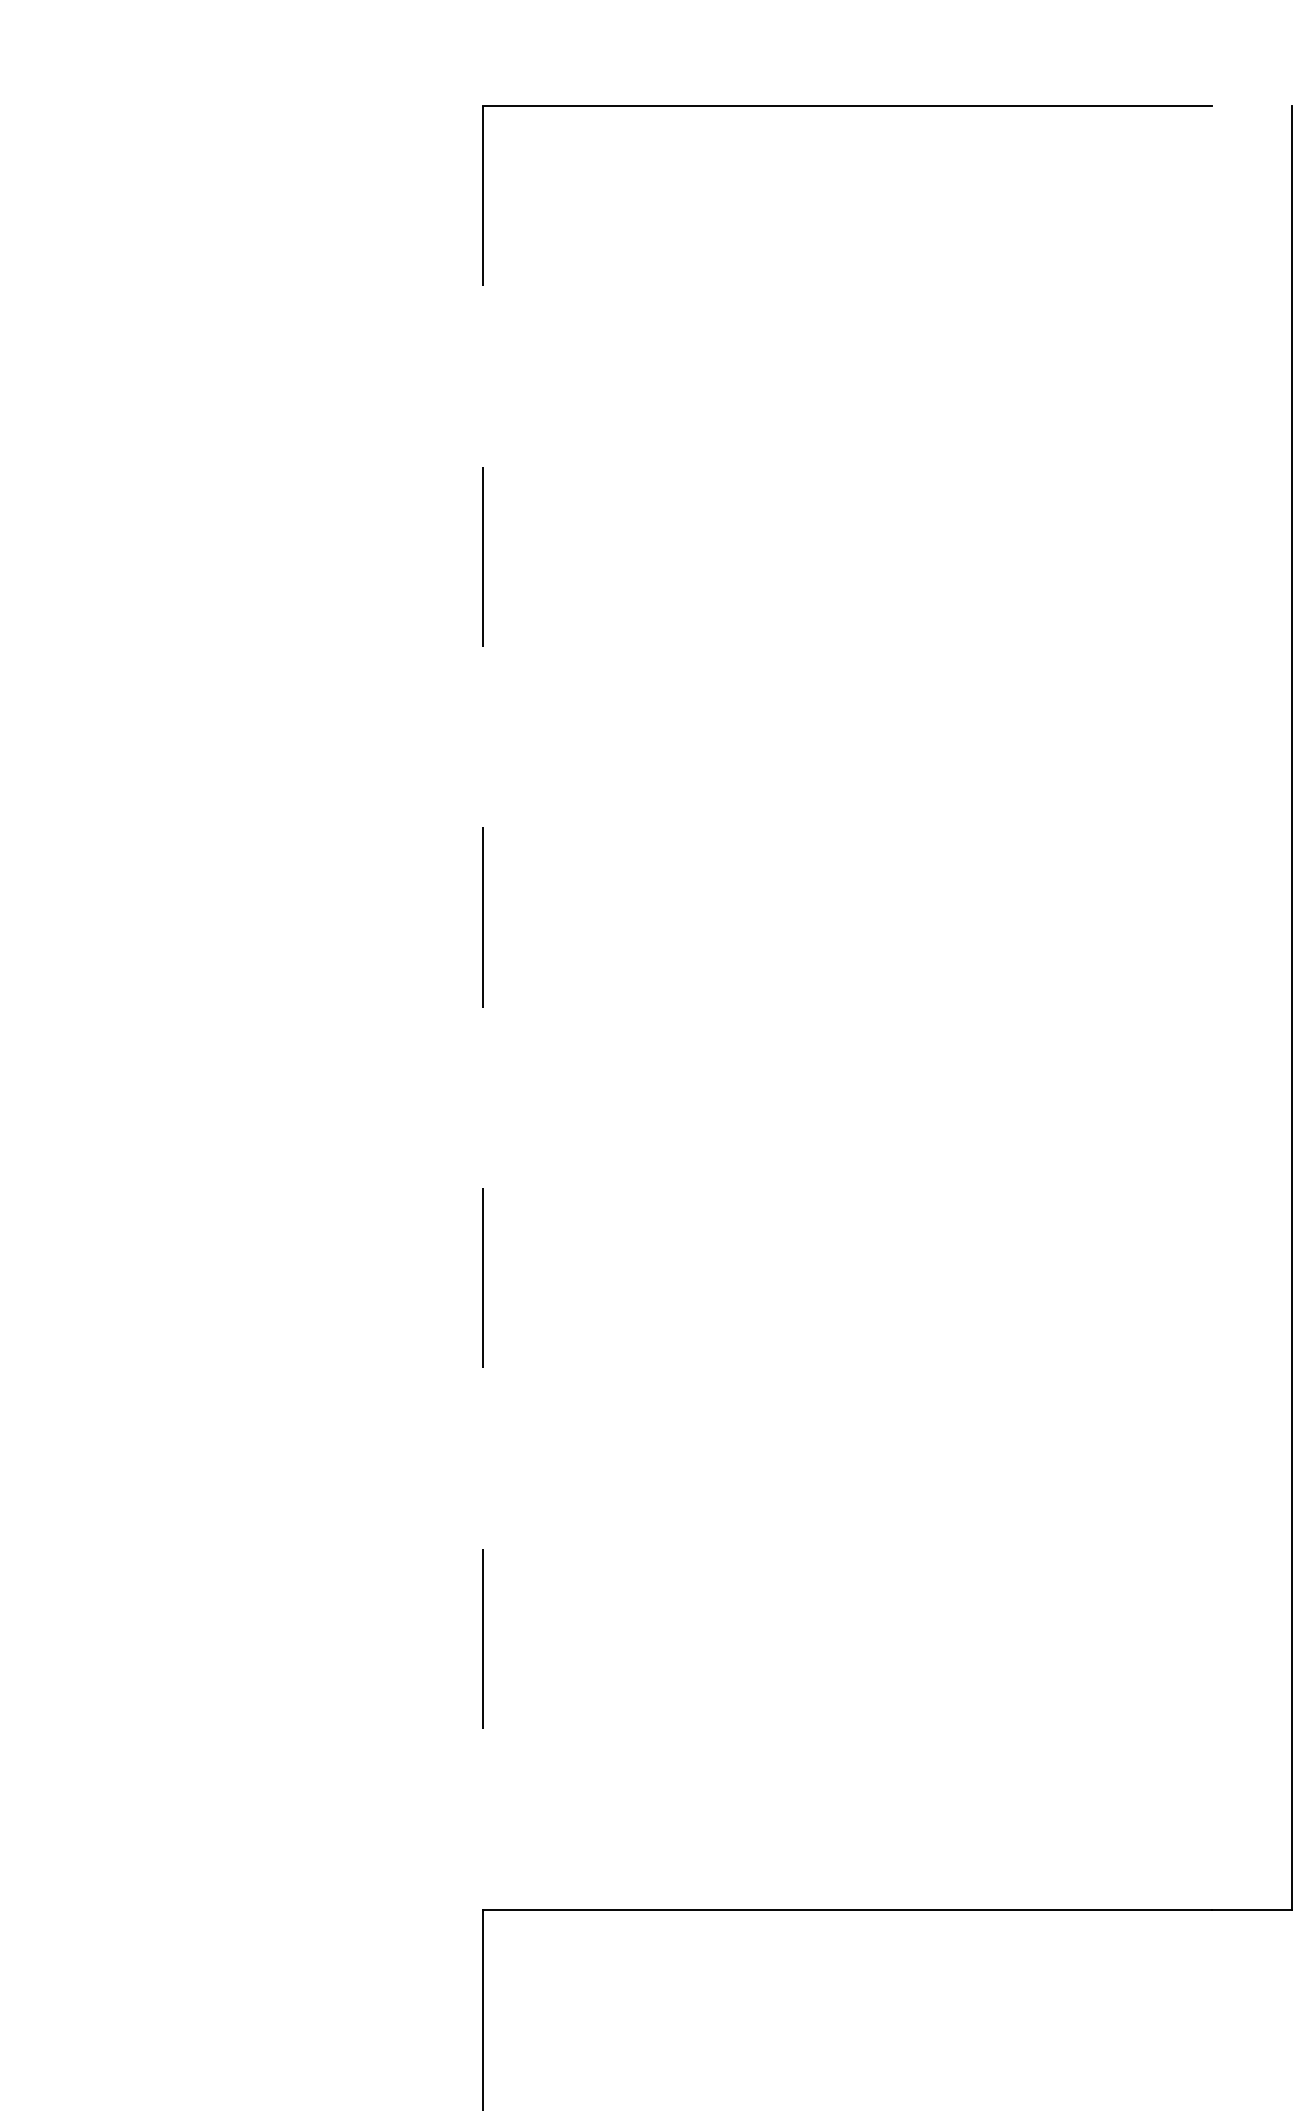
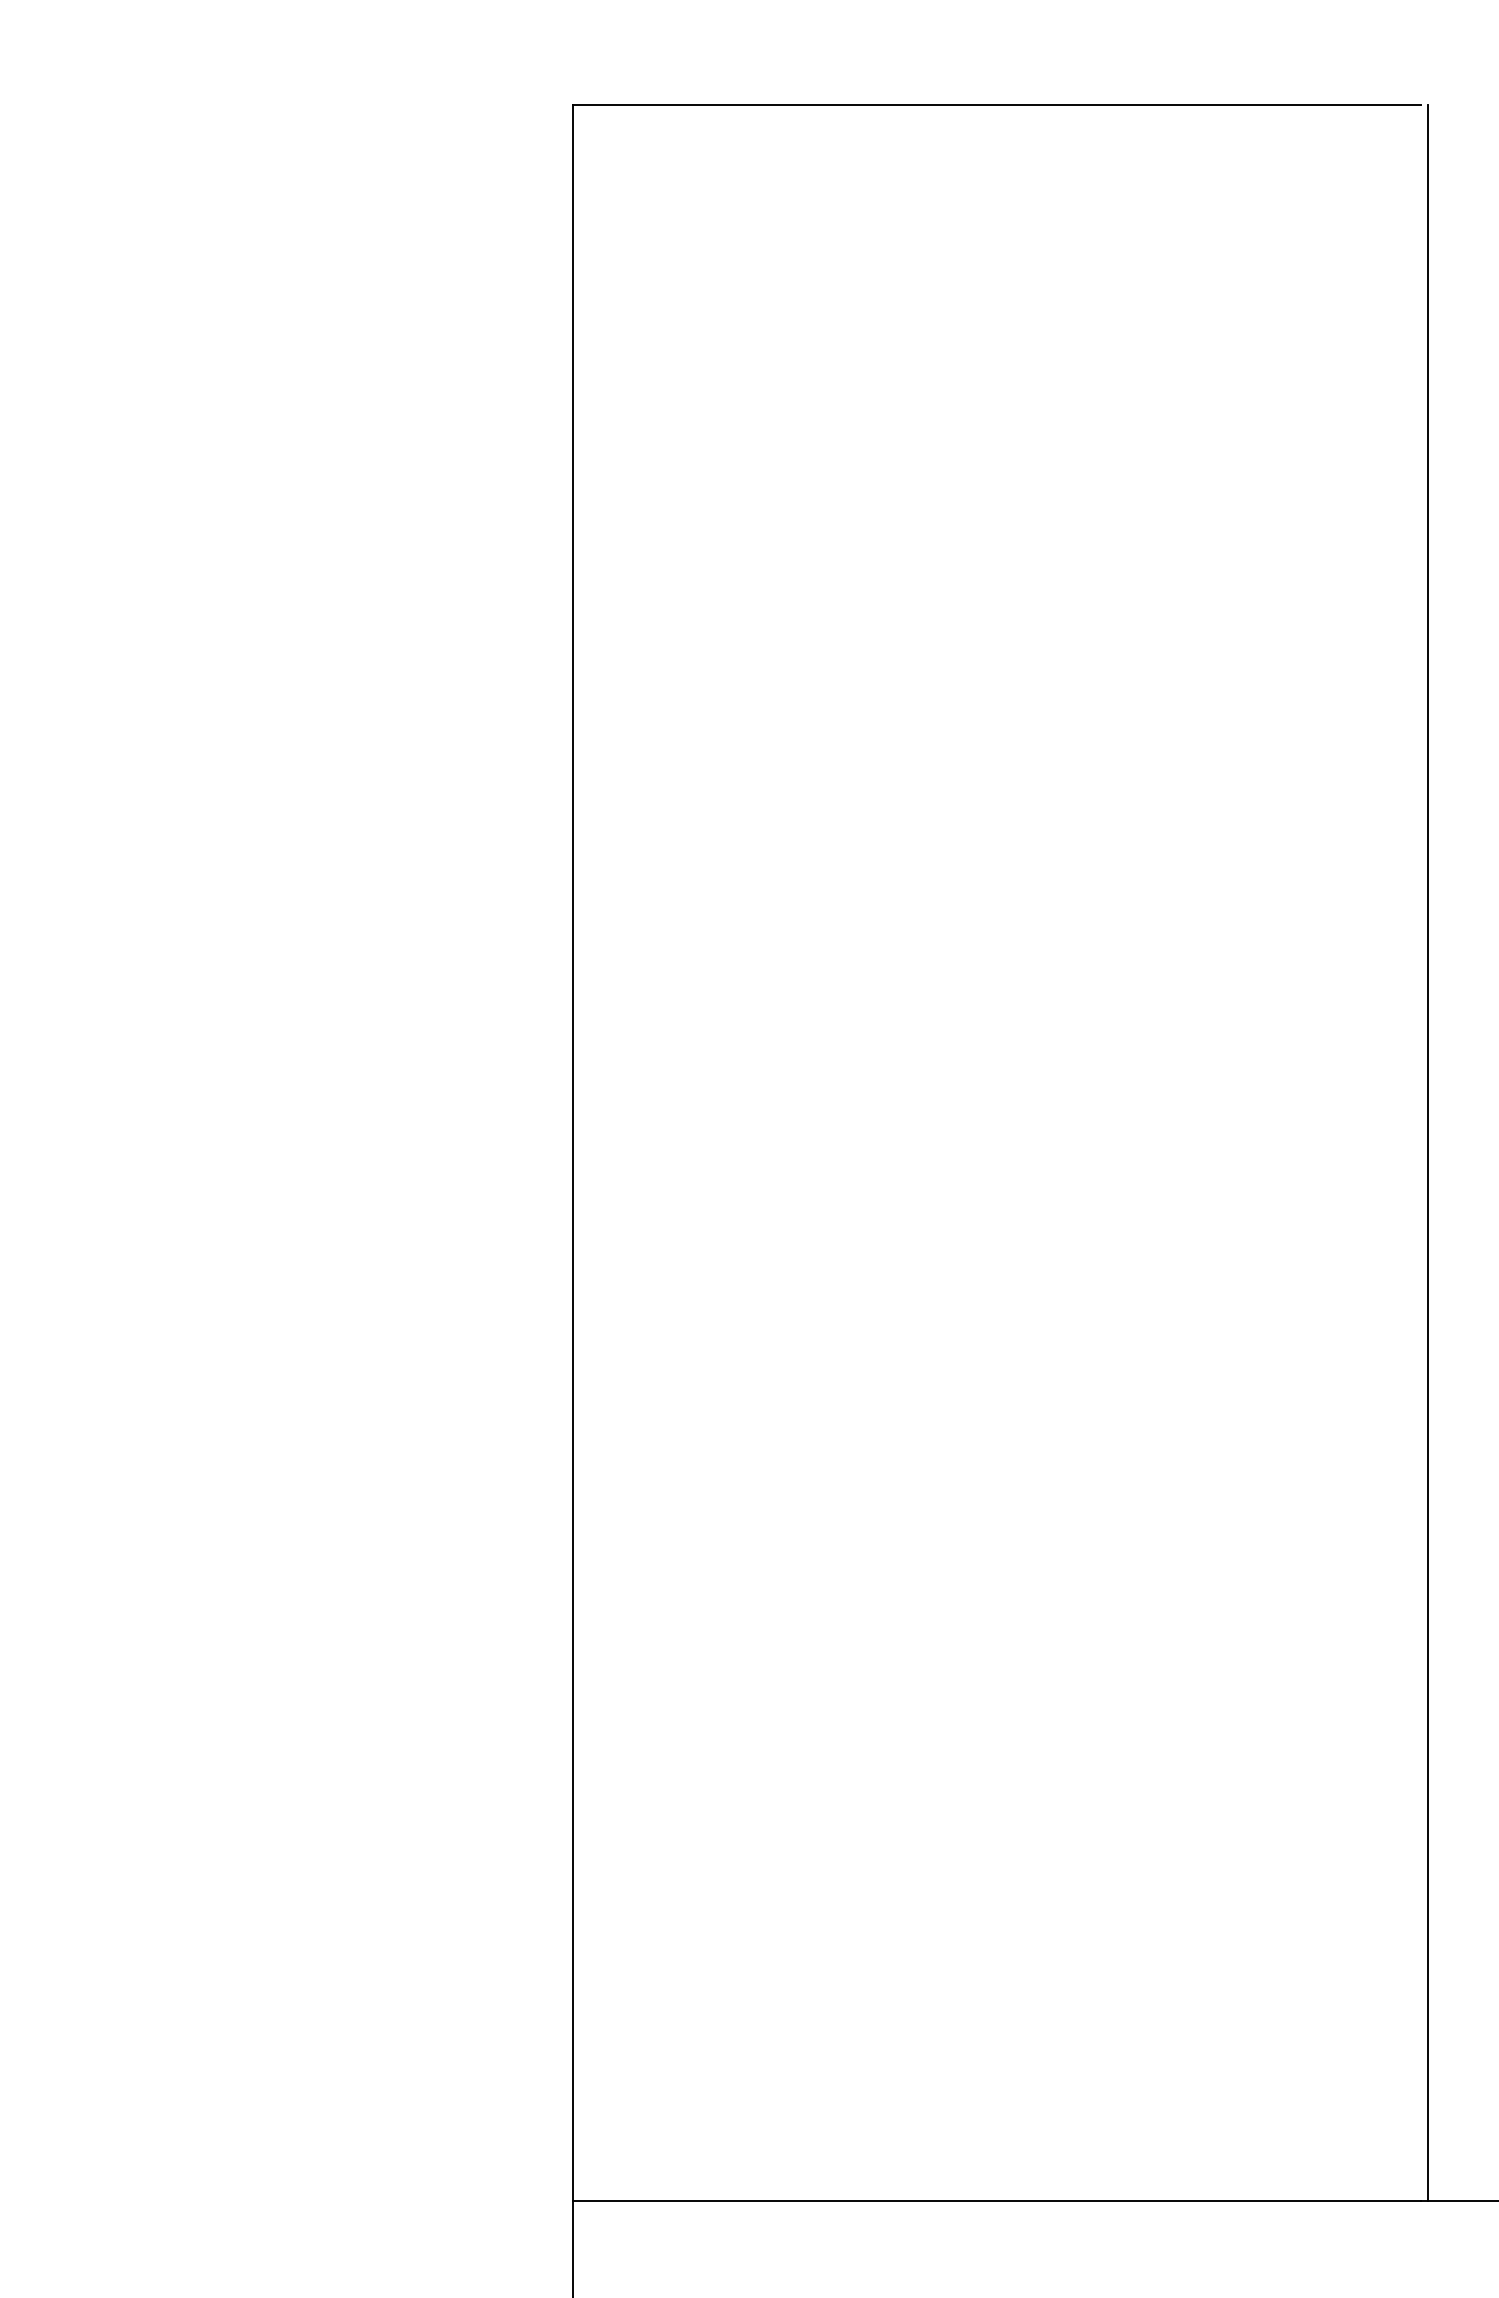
line: (482, 1007) -> (572, 1152), dashed -> solid
line: (1218, 1007) -> (1428, 1152), added

